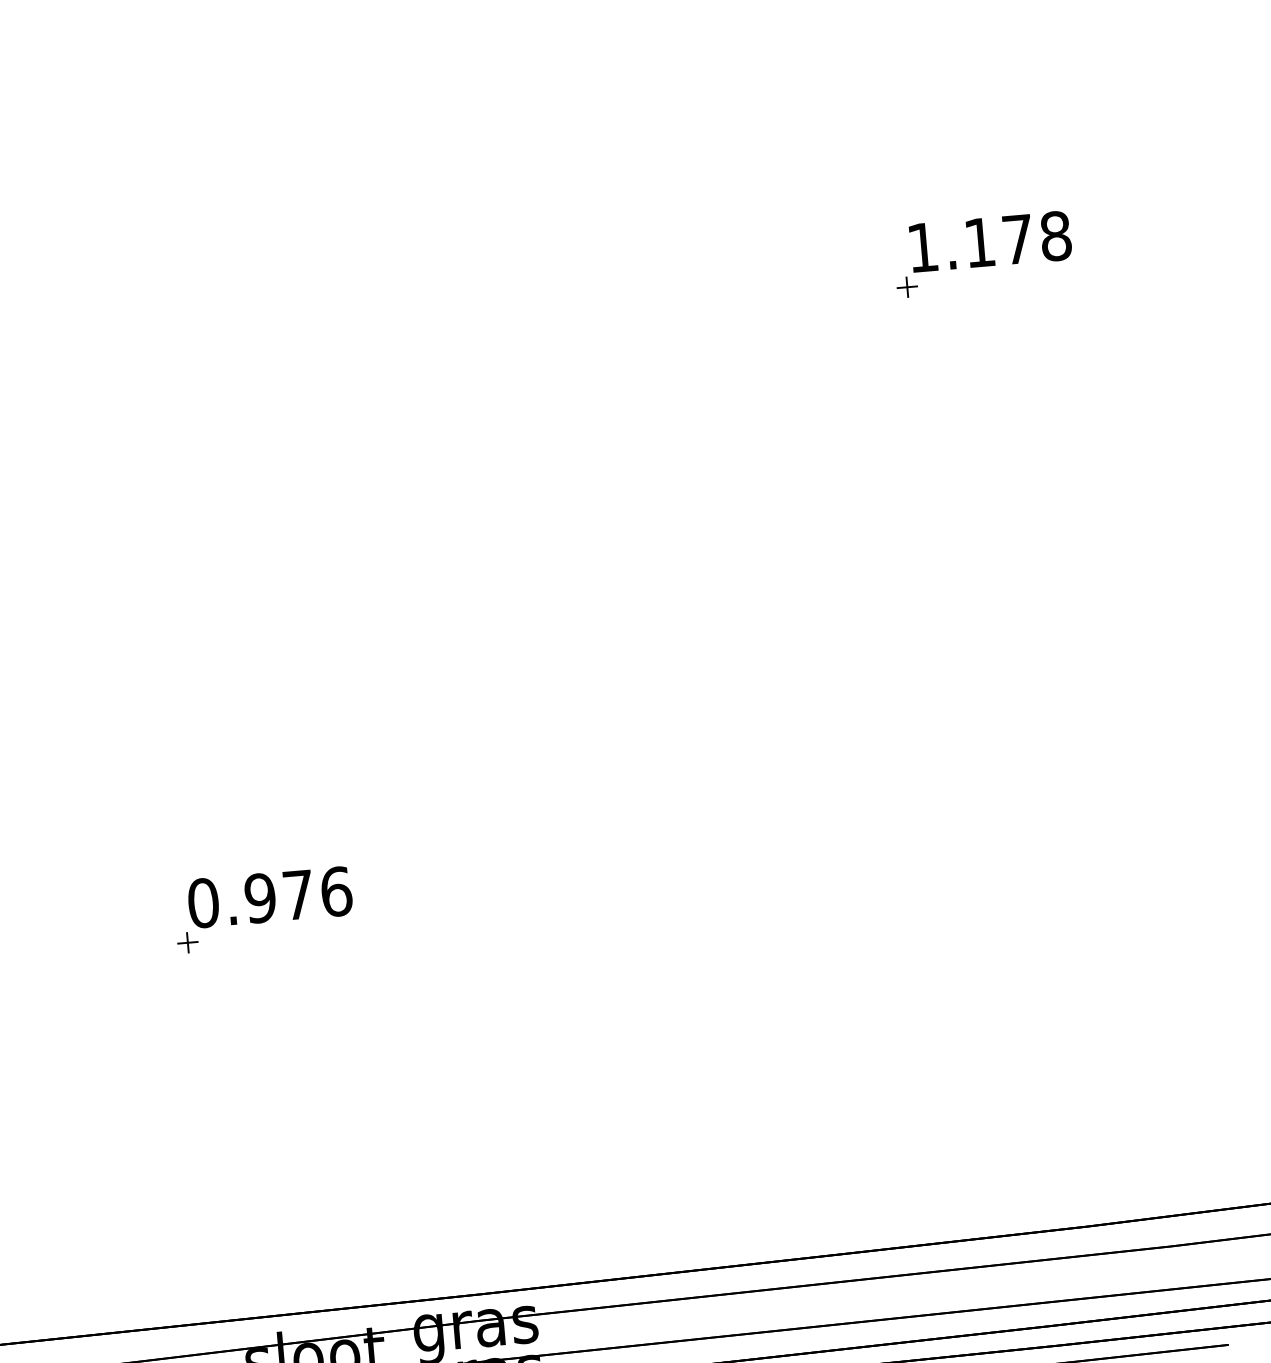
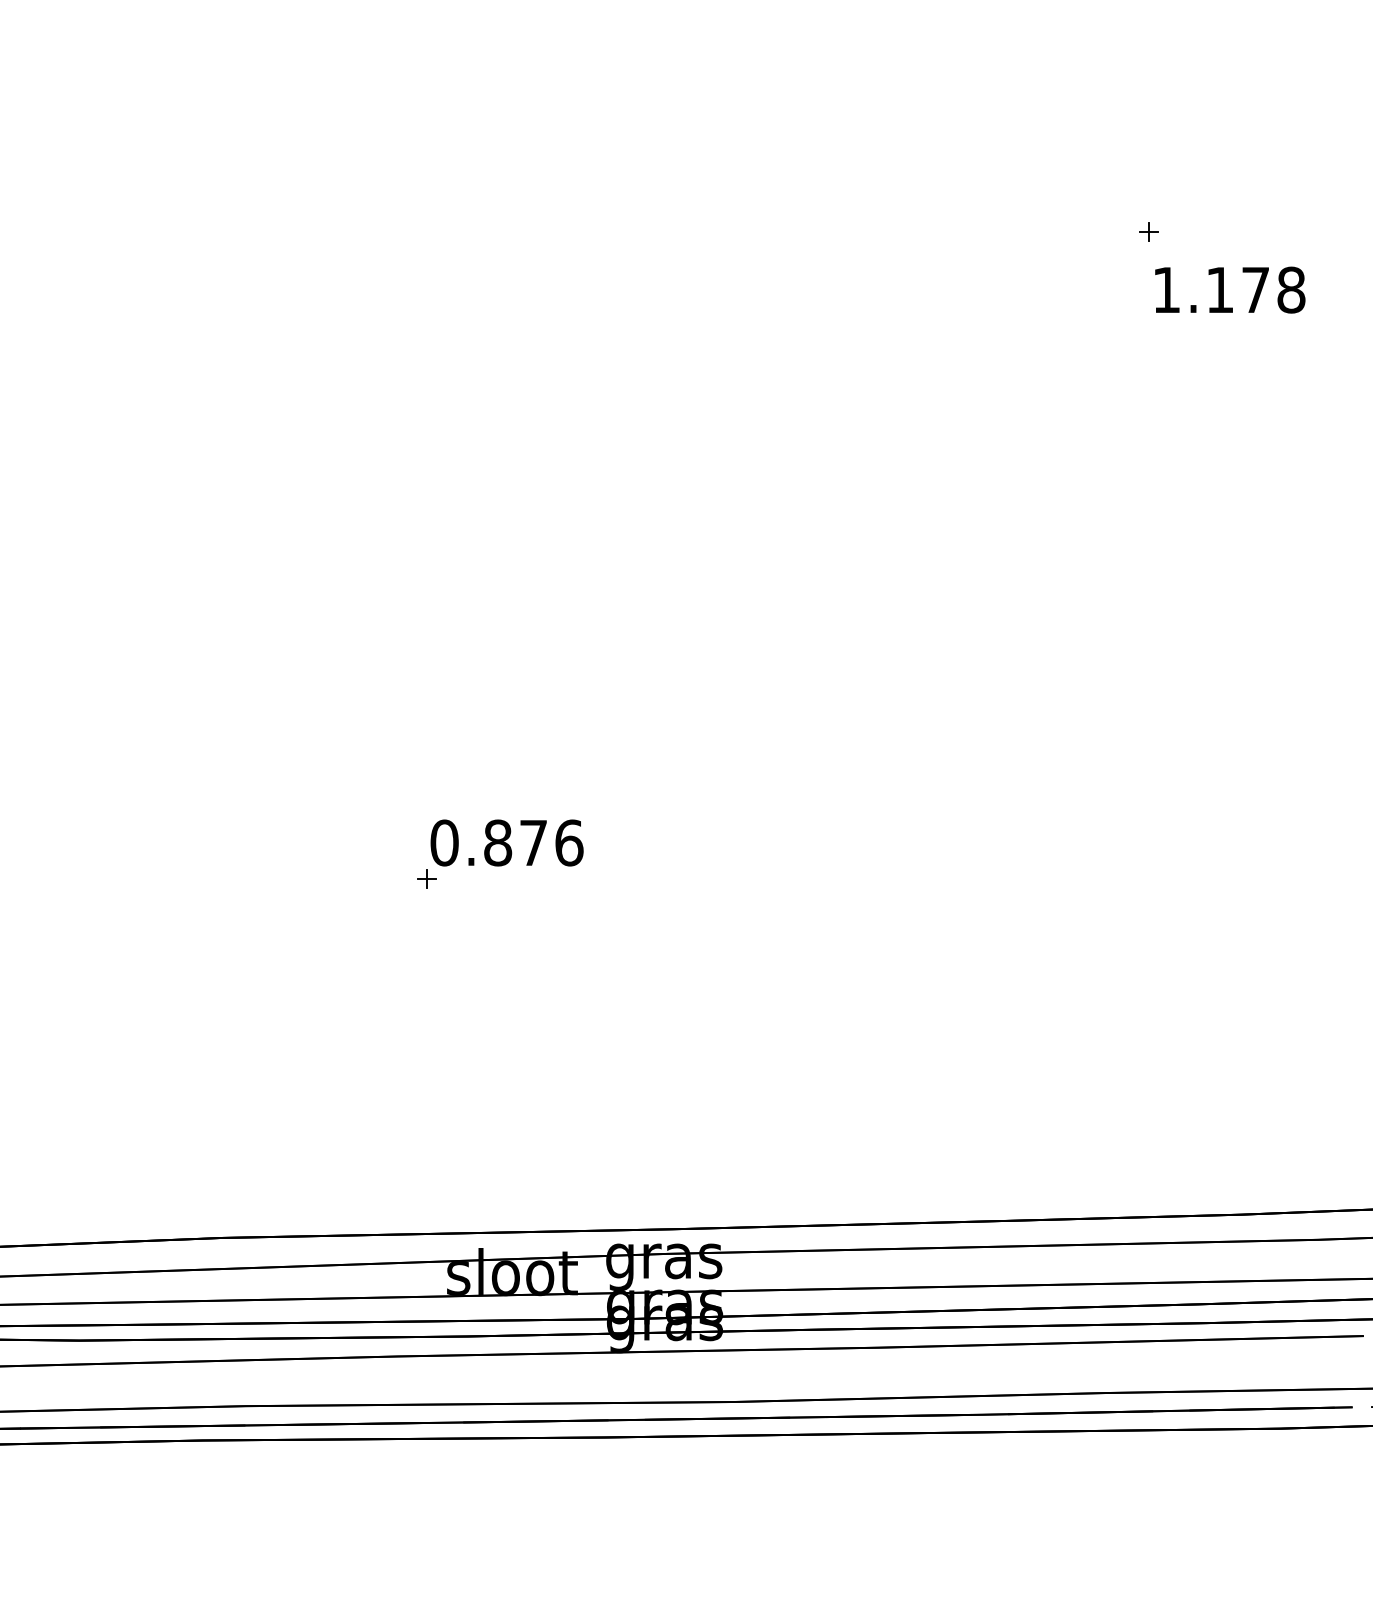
part: (906, 287) -> (1148, 231), moved
text: (259, 897) -> (497, 842), 0.976 -> 0.876

